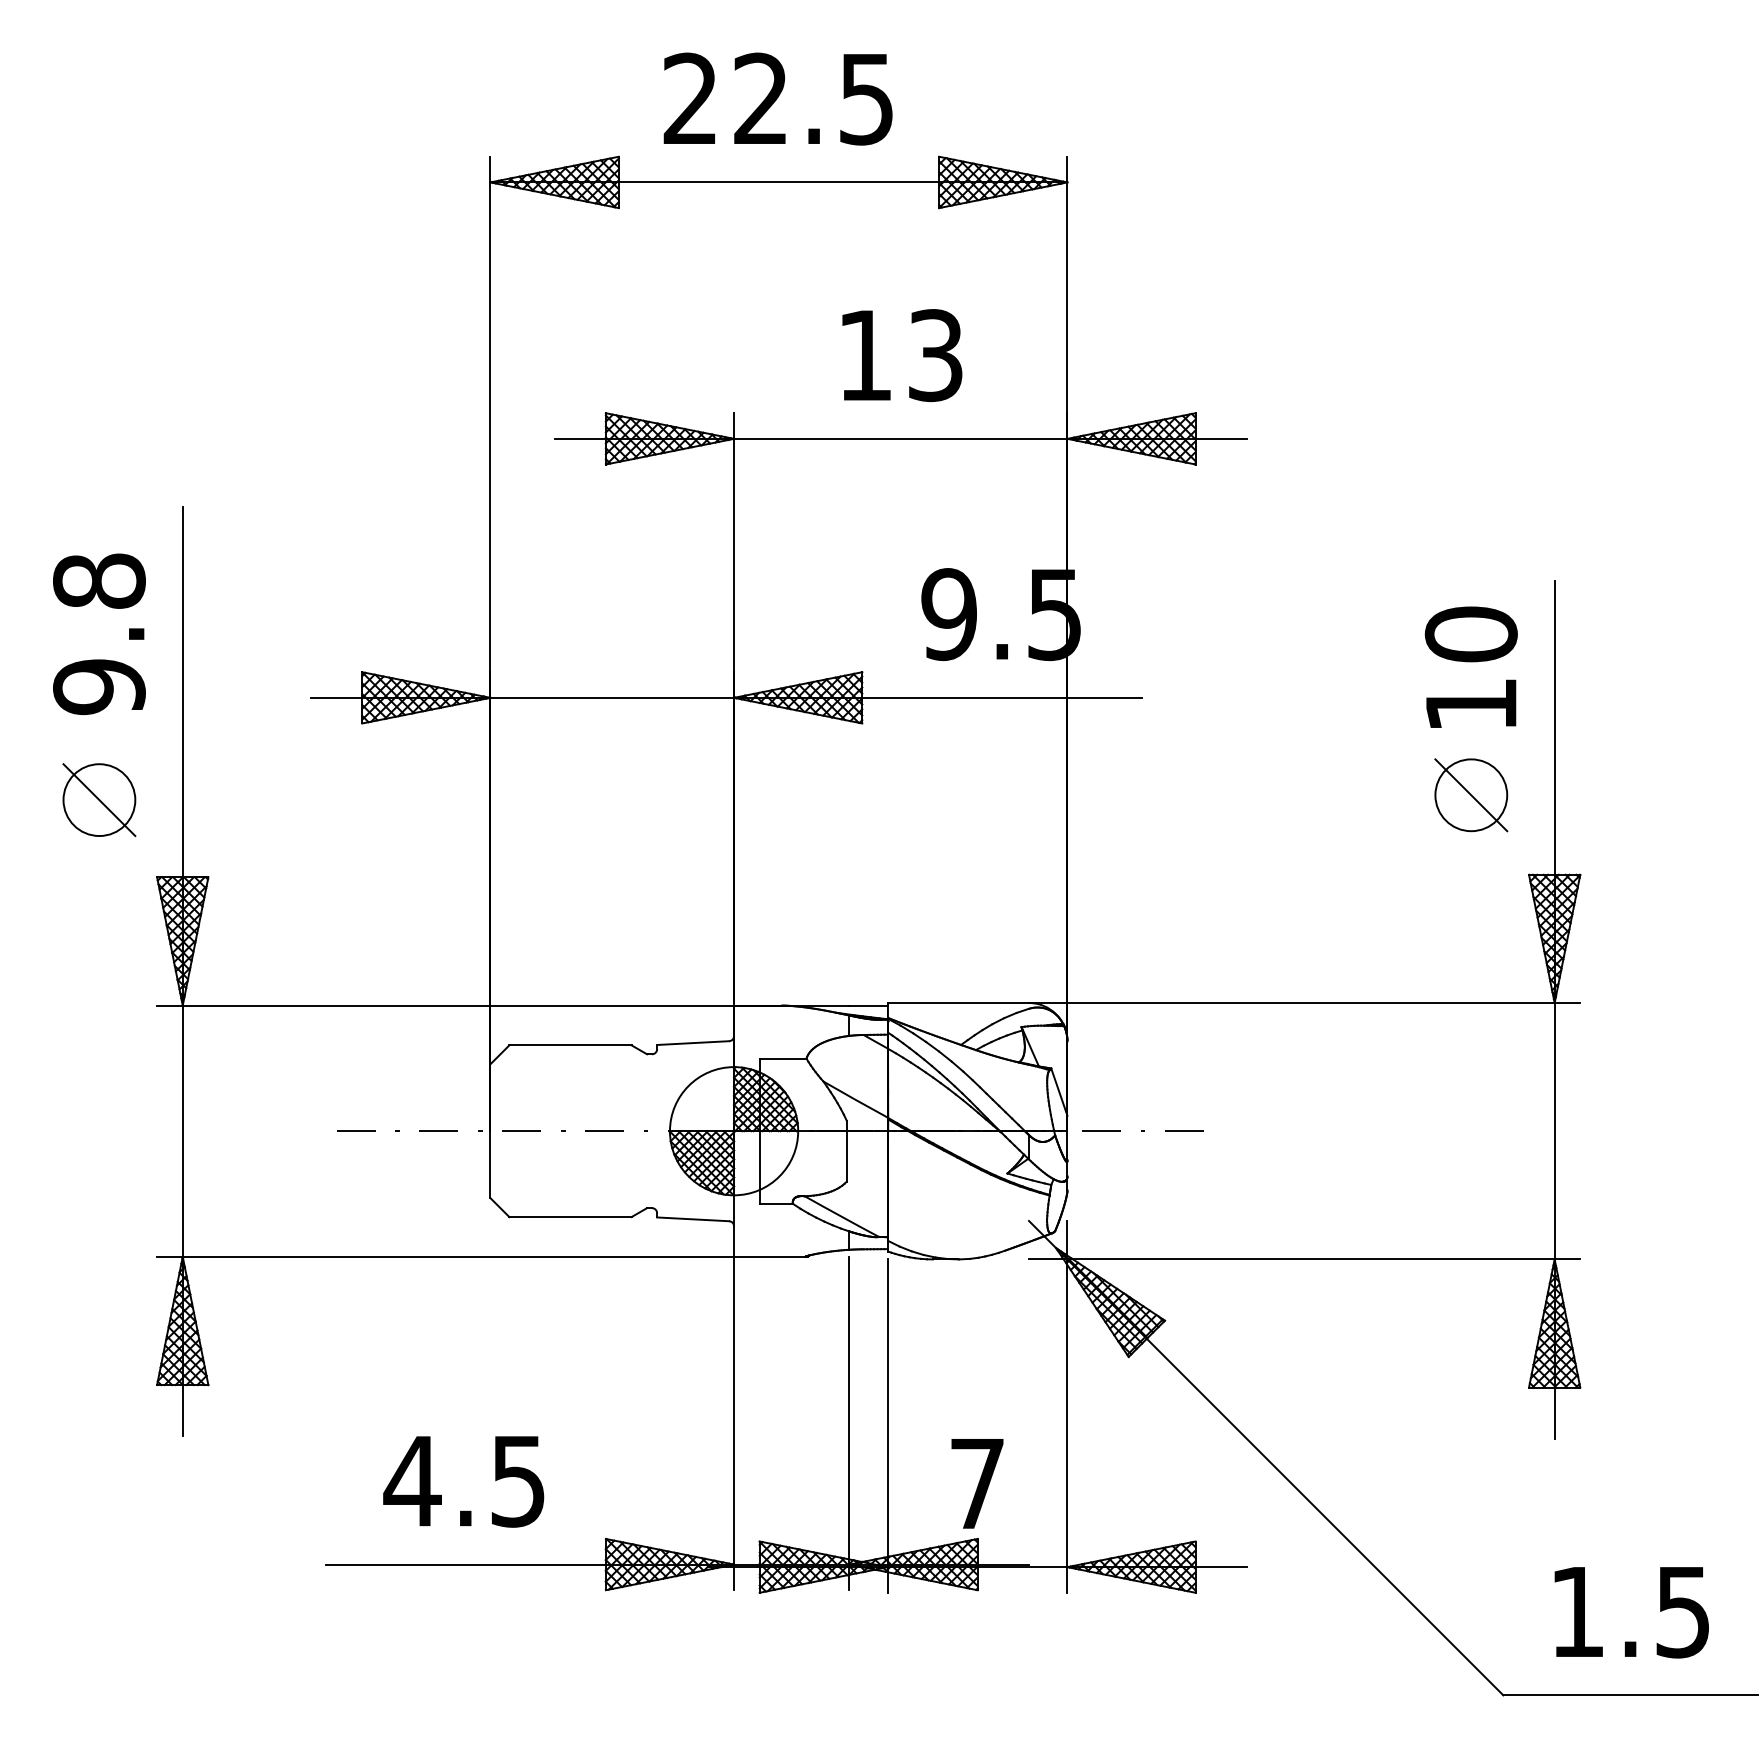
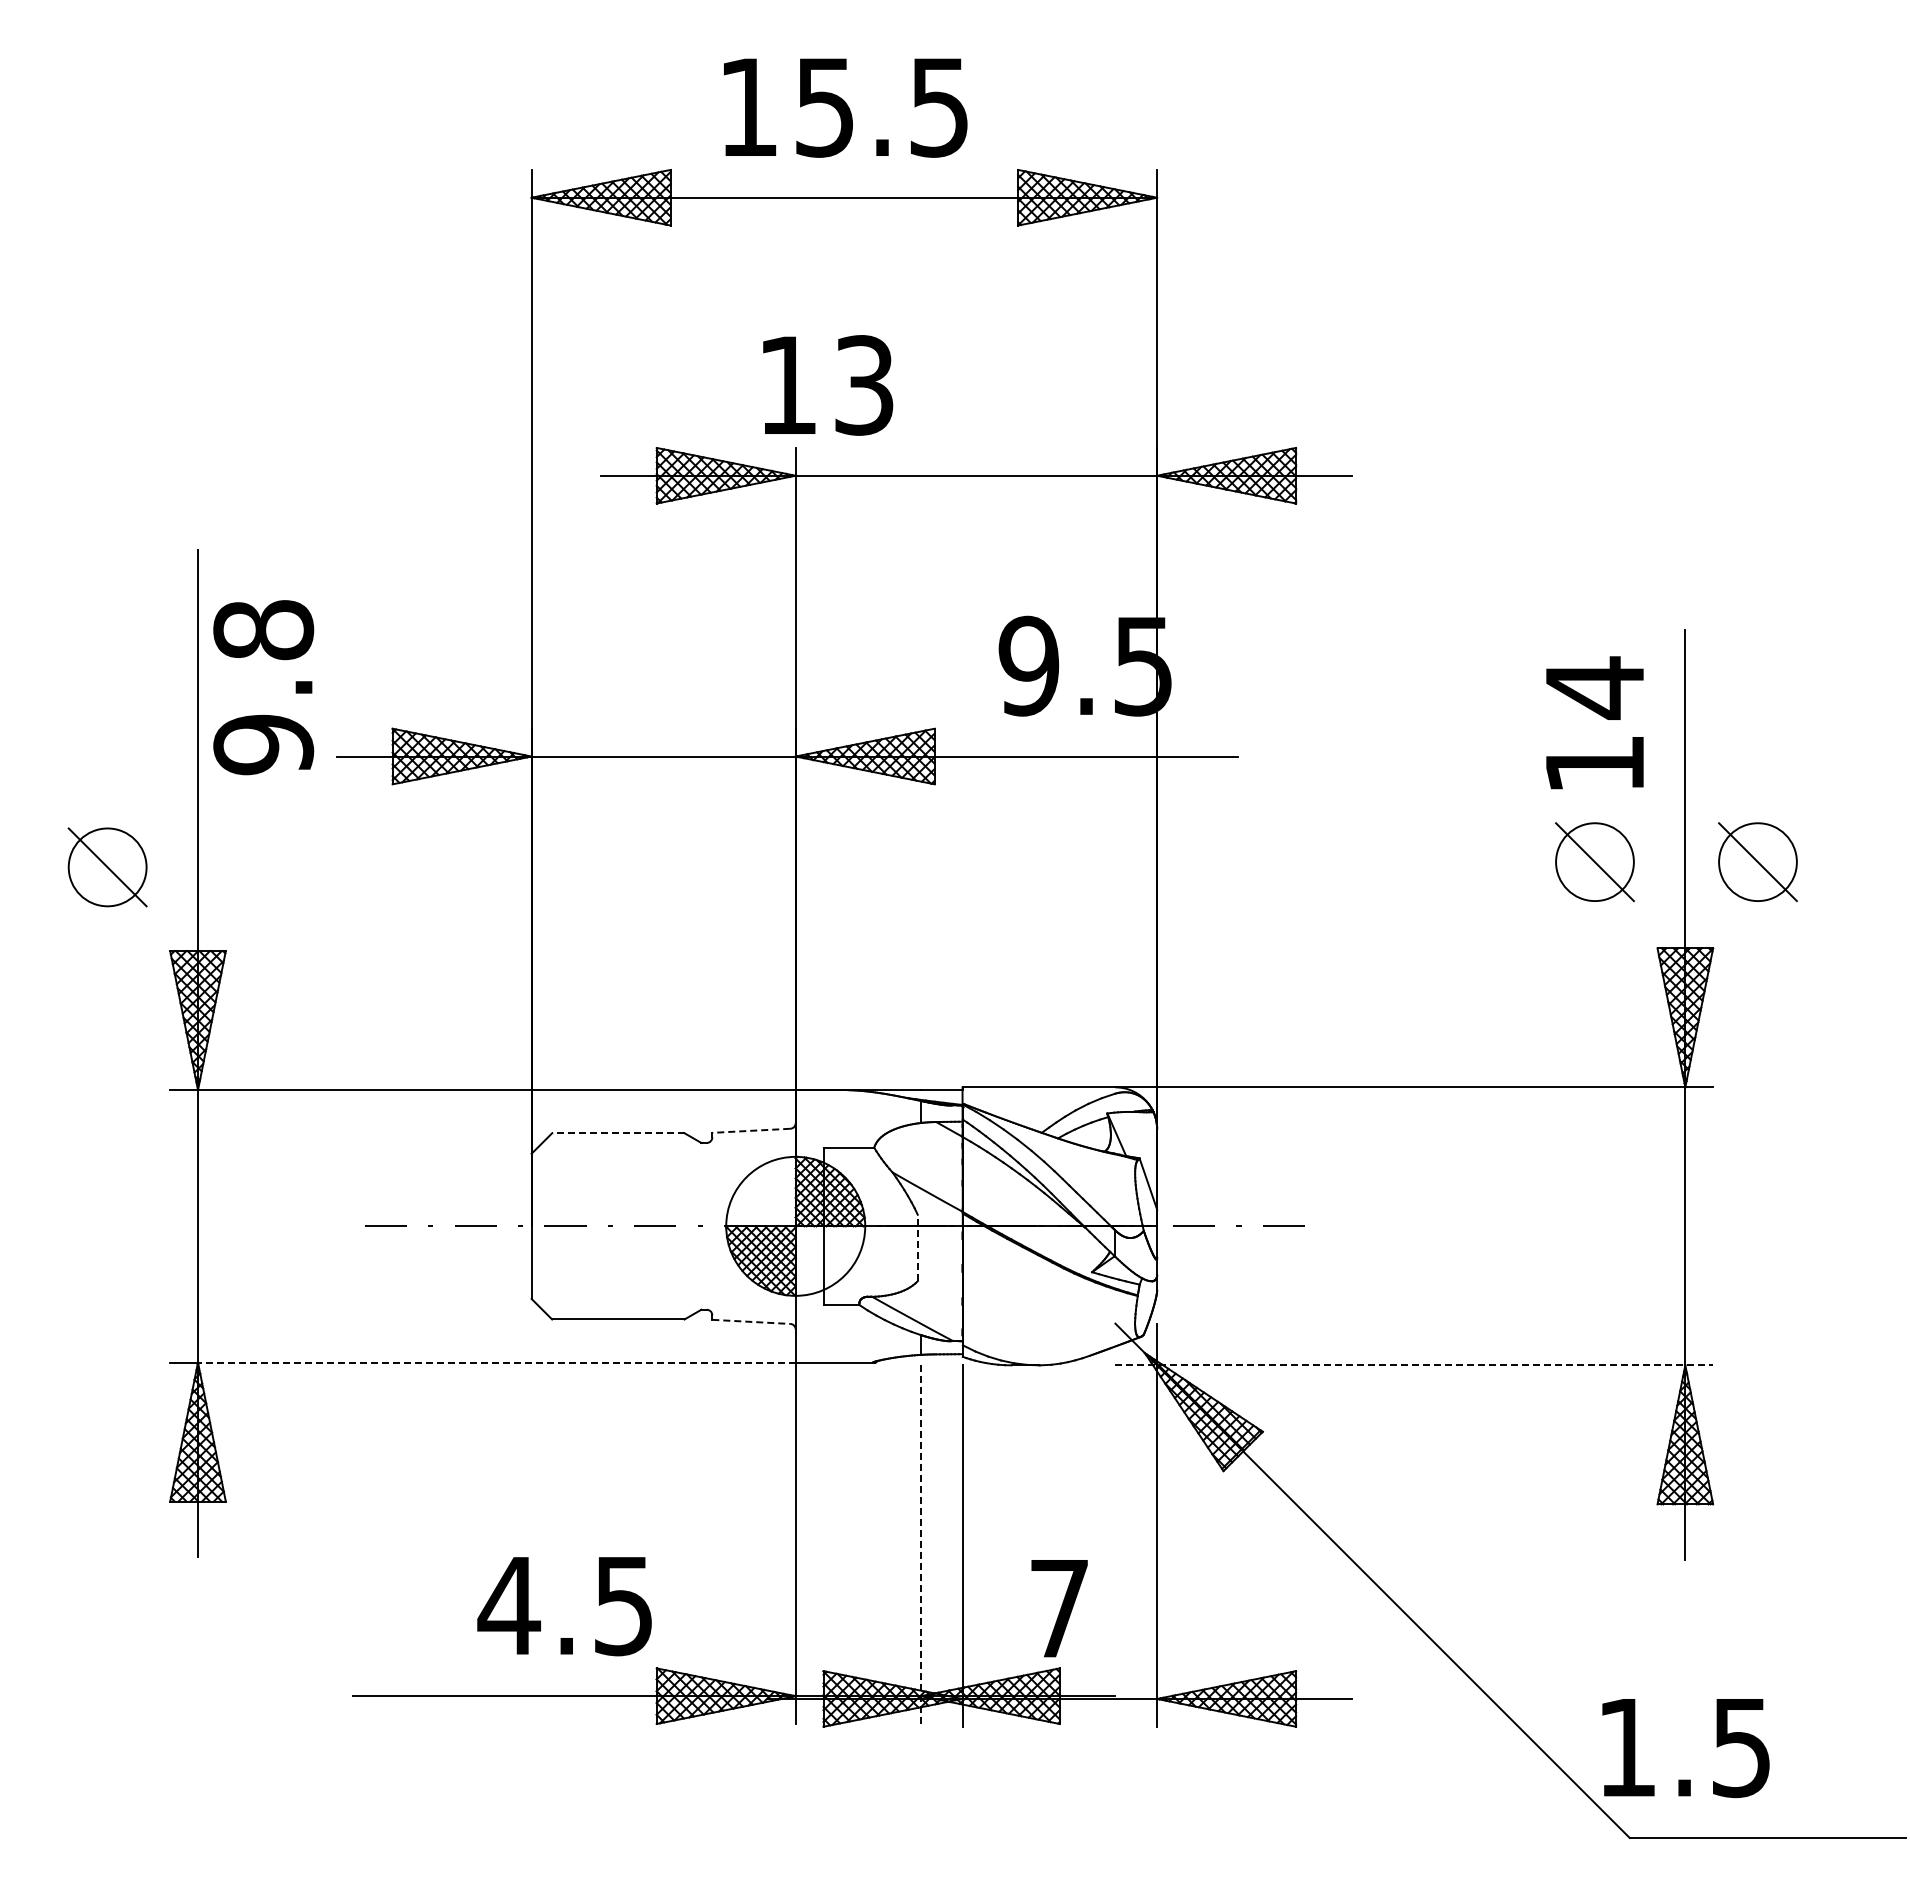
text: (724, 99) -> (785, 107), 22.5 -> 15.5
text: (902, 355) -> (828, 385), moved
text: (99, 634) -> (263, 687), moved
text: (1470, 634) -> (1594, 687), 10 -> 14
part: (1621, 795) -> (1757, 862), added
line: (693, 1042) -> (751, 1130), solid -> dashed
line: (569, 1045) -> (617, 1133), solid -> dashed
line: (846, 1150) -> (917, 1247), solid -> dashed
line: (693, 1218) -> (751, 1321), solid -> dashed
line: (458, 1256) -> (496, 1362), solid -> dashed
line: (1304, 1259) -> (1414, 1365), solid -> dashed
line: (849, 1423) -> (920, 1543), solid -> dashed
text: (463, 1481) -> (564, 1606), moved
text: (1631, 1612) -> (1685, 1748), moved

